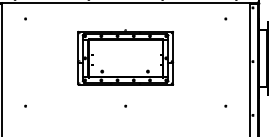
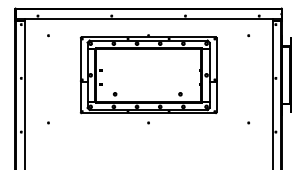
part: (125, 57) -> (148, 74), size x1.43

